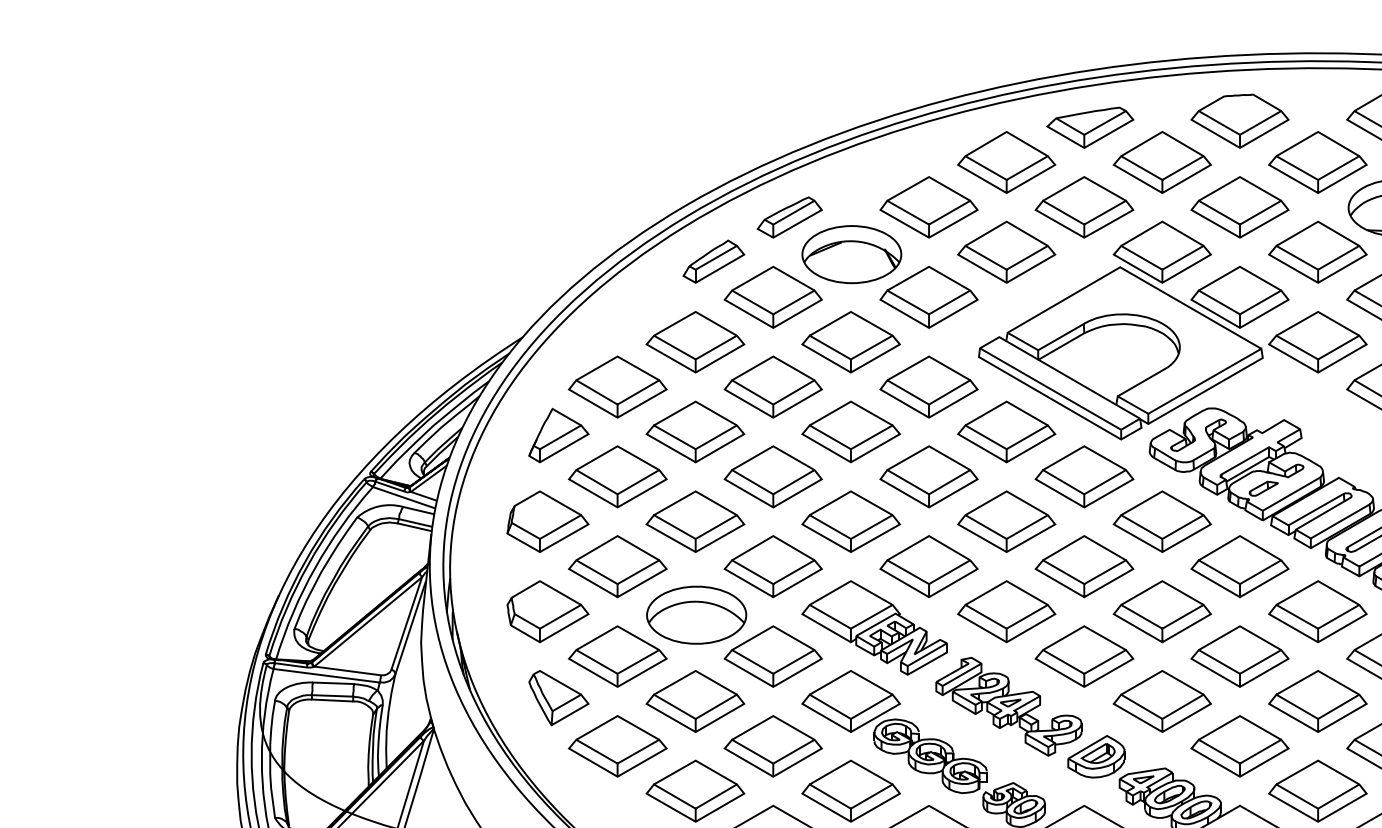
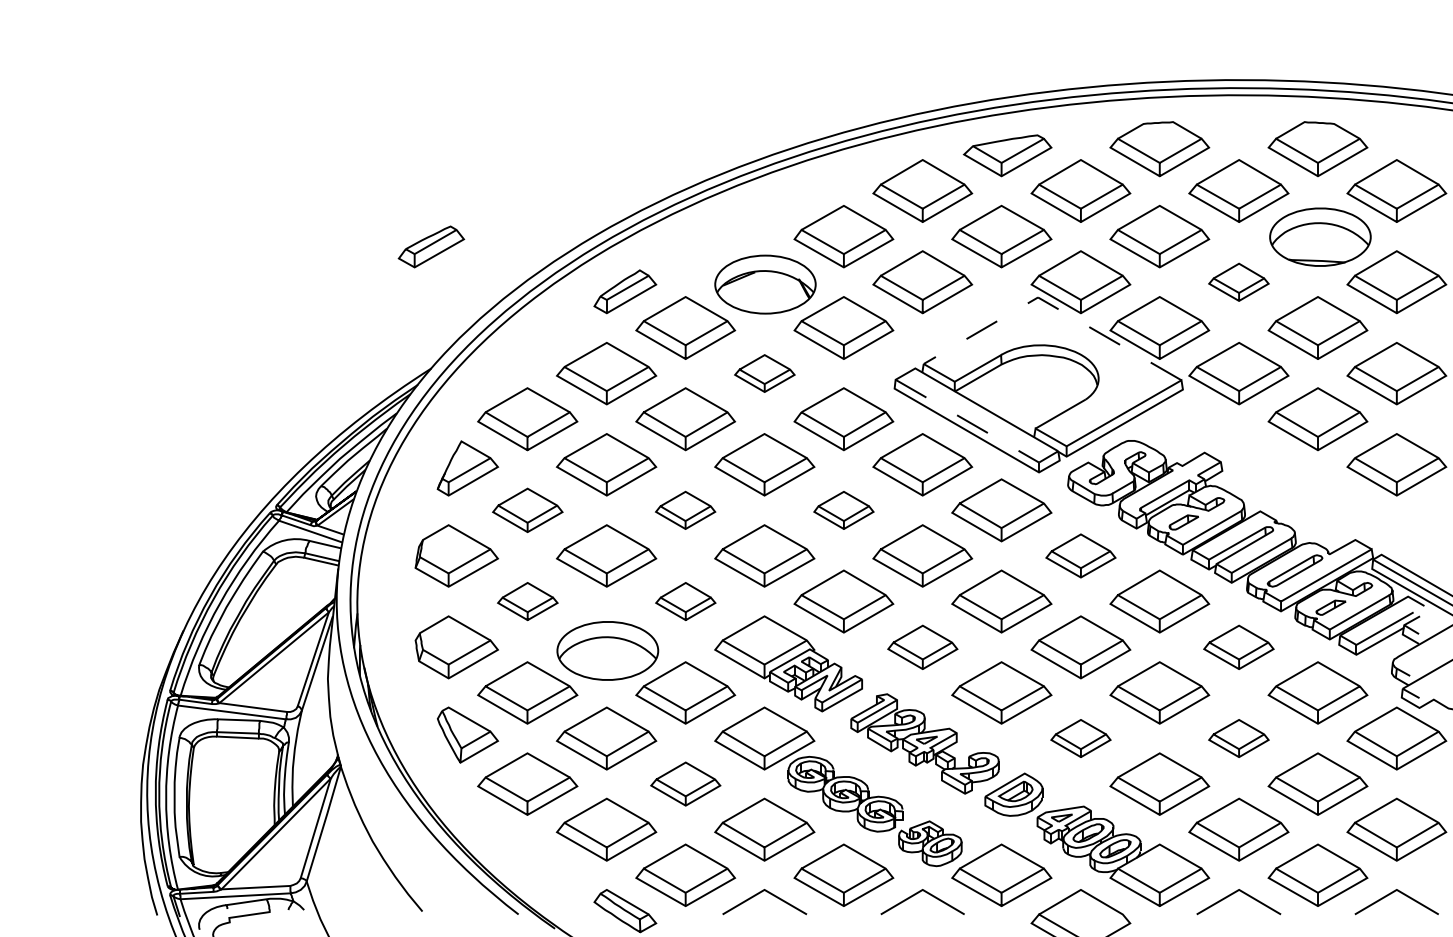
part: (789, 217) -> (431, 246), moved
part: (1317, 252) -> (1238, 282), size x0.6
line: (1129, 272) -> (1047, 302), solid -> dashed
part: (850, 342) -> (764, 373), size x0.6
line: (1055, 392) -> (972, 424), solid -> dashed
part: (617, 476) -> (527, 510), size x0.7
part: (773, 476) -> (685, 510), size x0.6
part: (928, 476) -> (843, 510), size x0.6
part: (1161, 521) -> (1080, 555), size x0.7
part: (617, 566) -> (527, 601), size x0.6
part: (773, 566) -> (685, 601), size x0.6
part: (1006, 611) -> (922, 647), size x0.7
part: (1317, 611) -> (1238, 647), size x0.7
part: (1161, 701) -> (1080, 738), size x0.6
part: (1317, 701) -> (1238, 738), size x0.6
part: (773, 745) -> (685, 783), size x0.7

